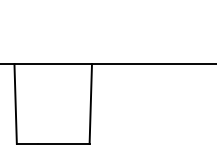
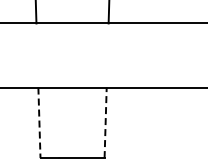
line: (90, 103) -> (105, 122), solid -> dashed
line: (15, 104) -> (39, 123), solid -> dashed

